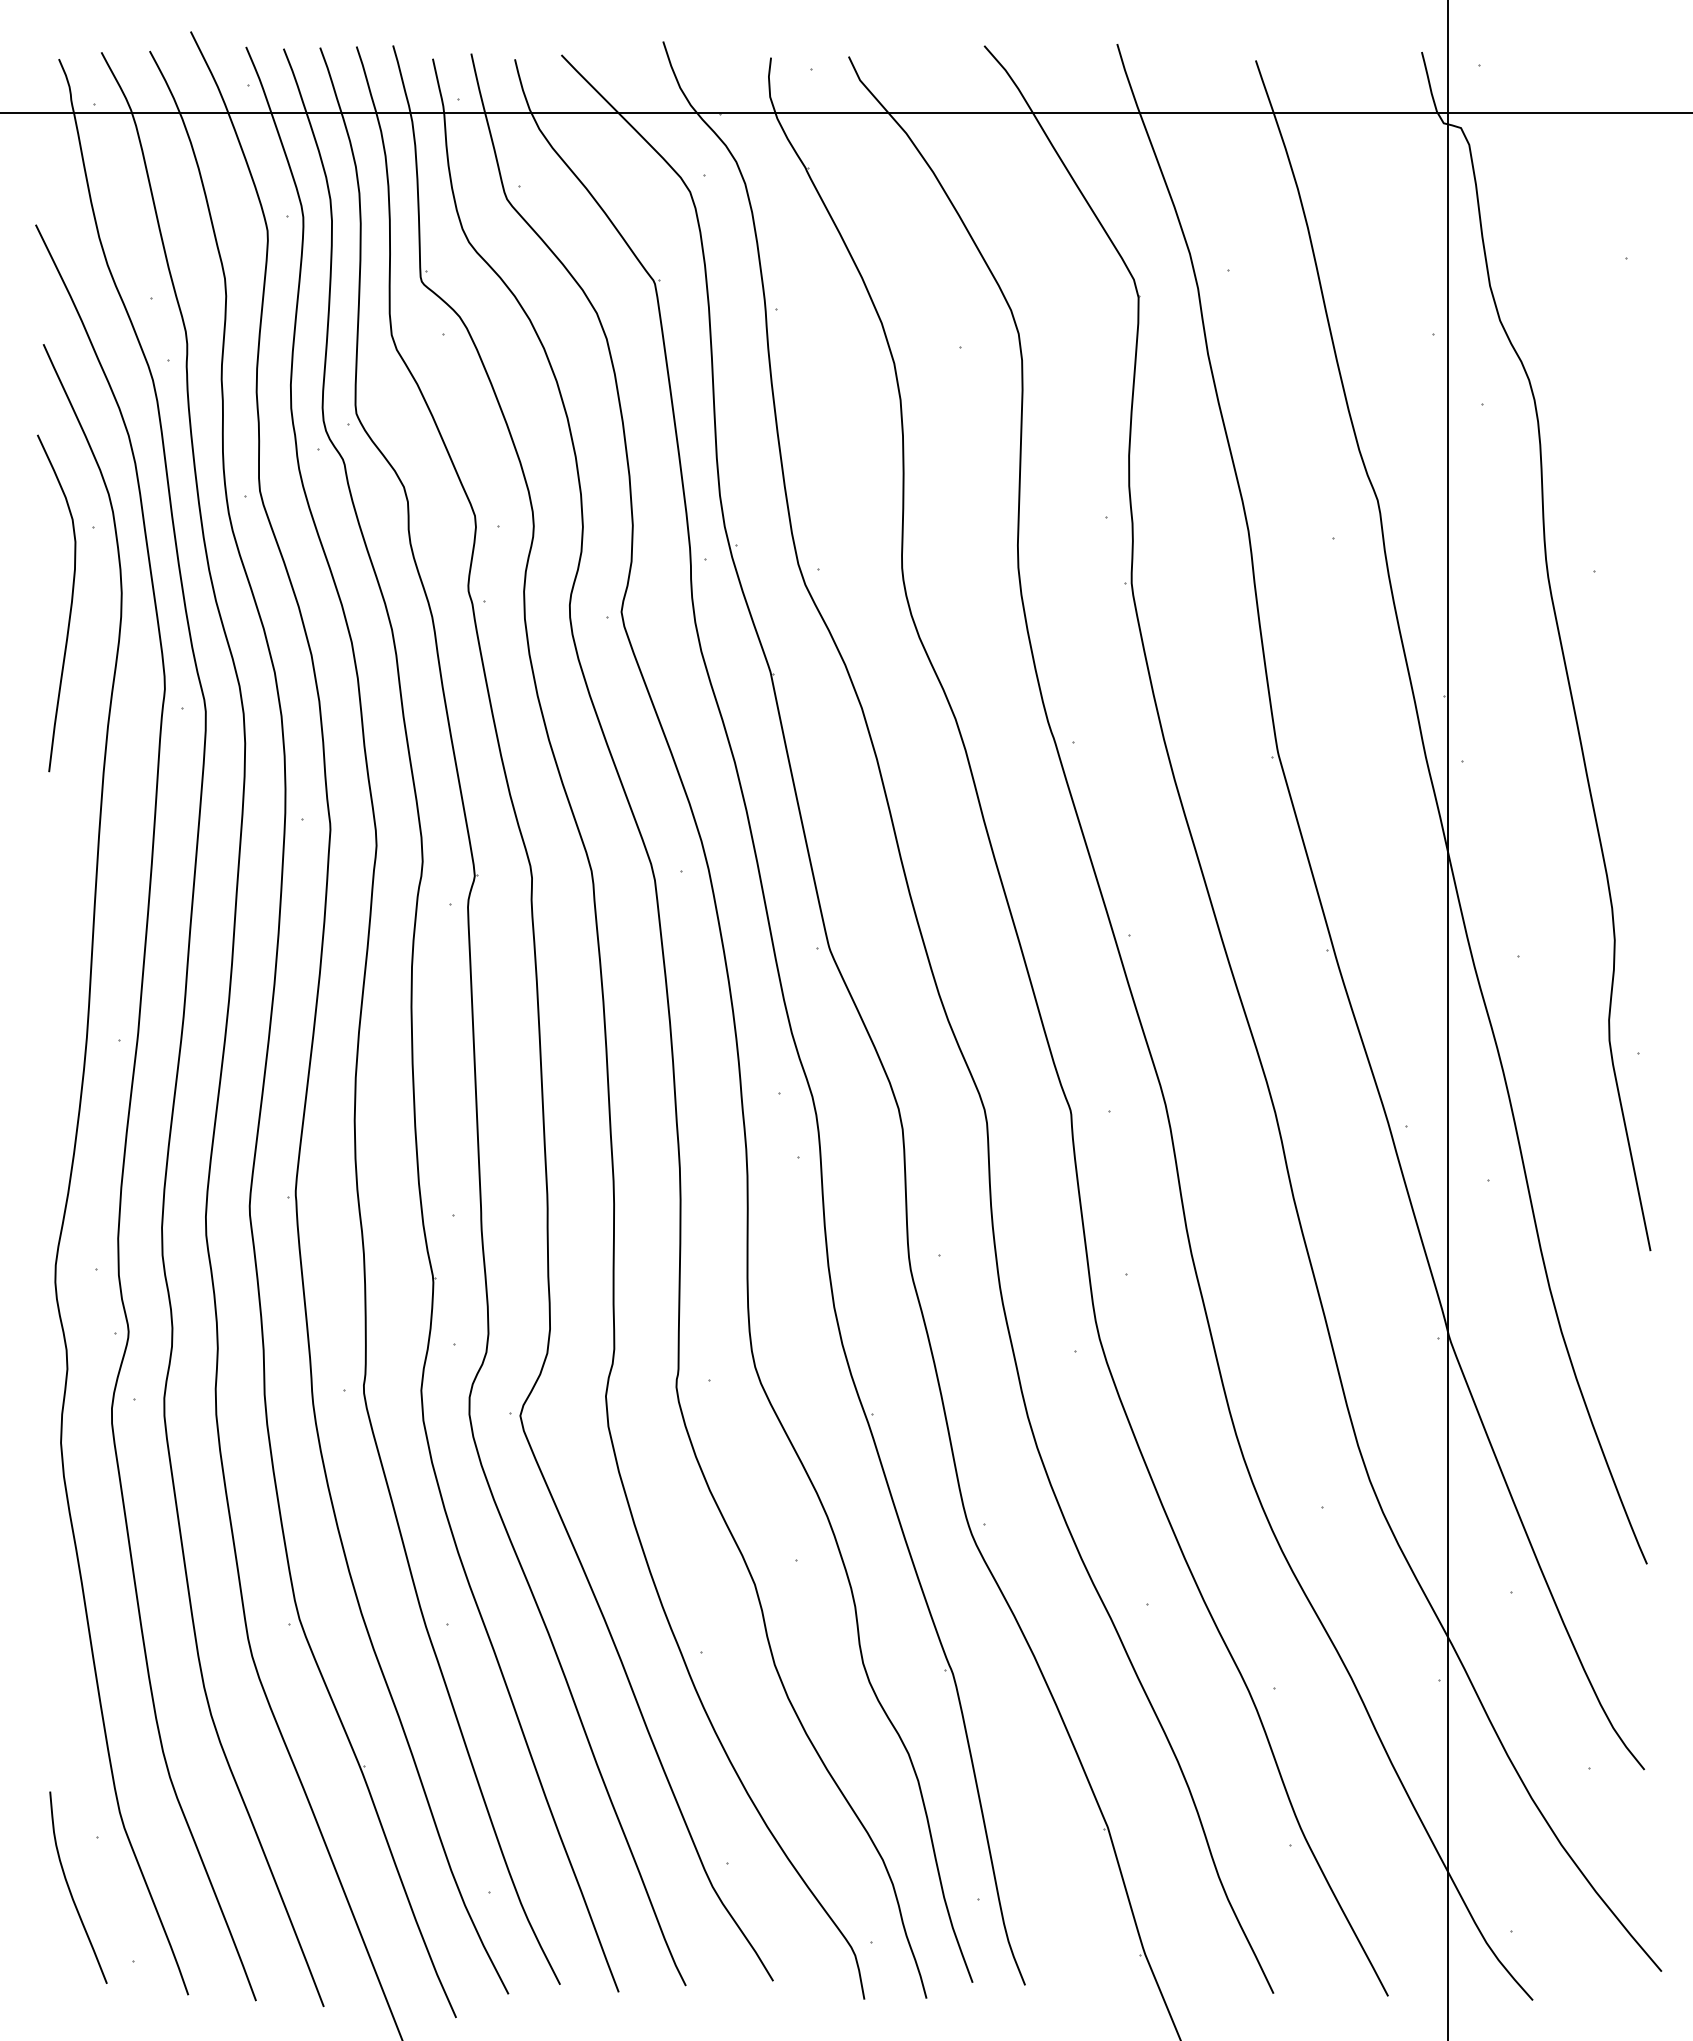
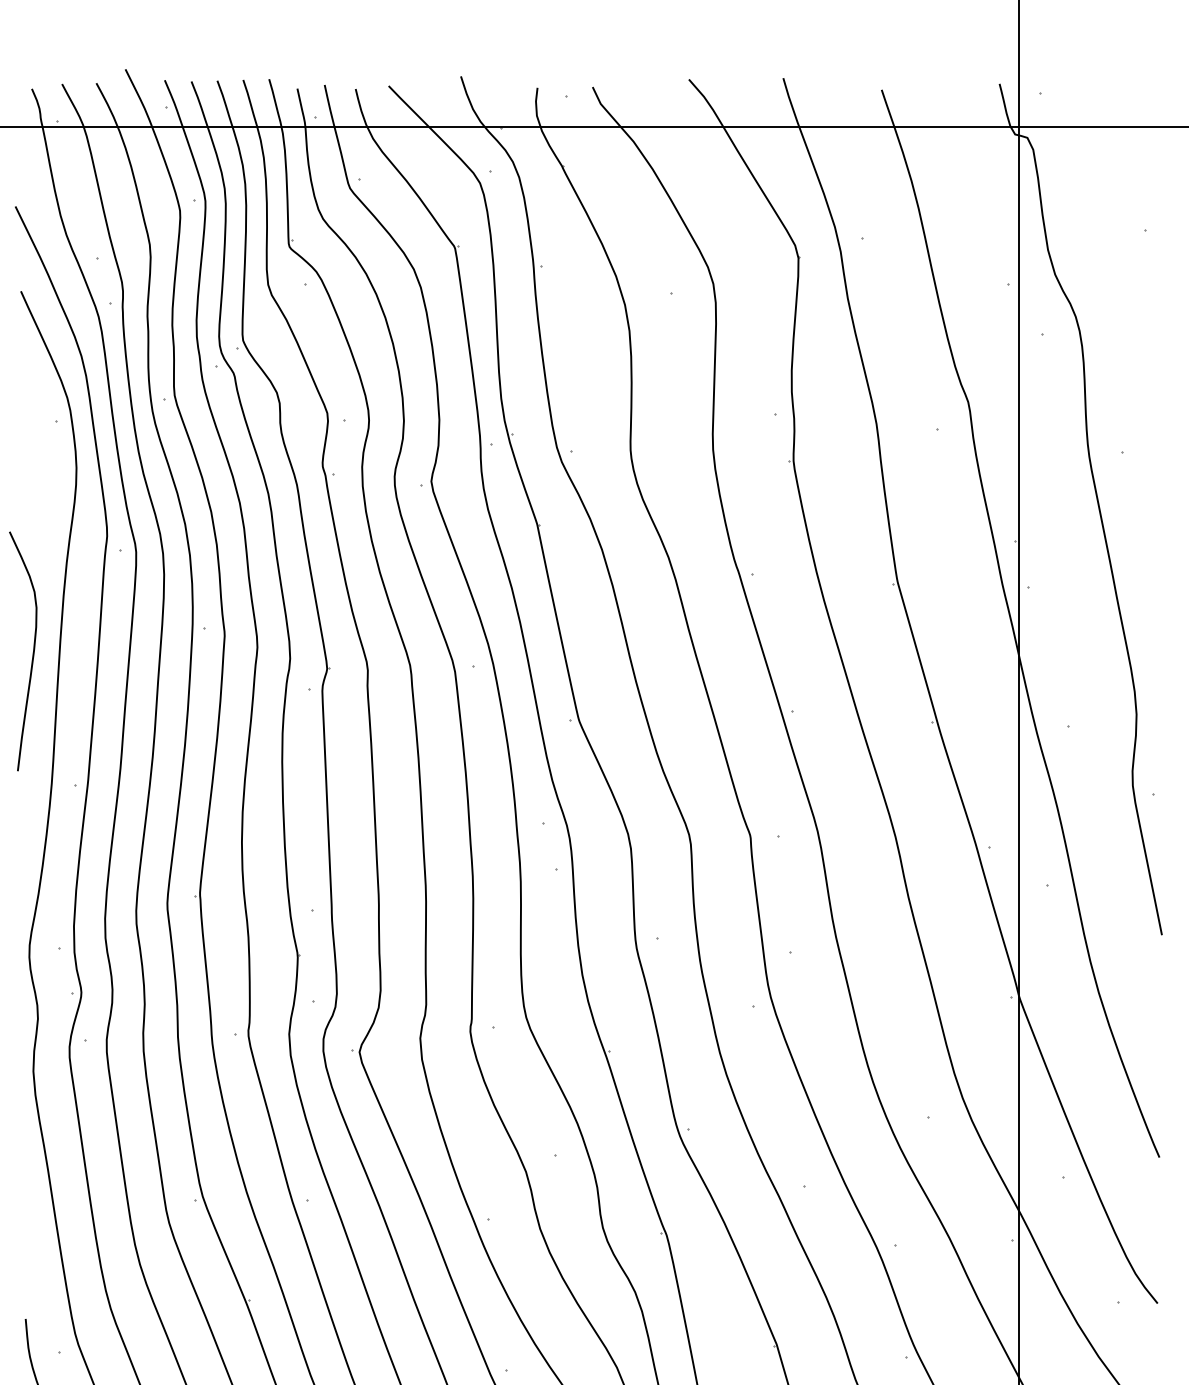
curve: (70, 603) -> (33, 651), moved

